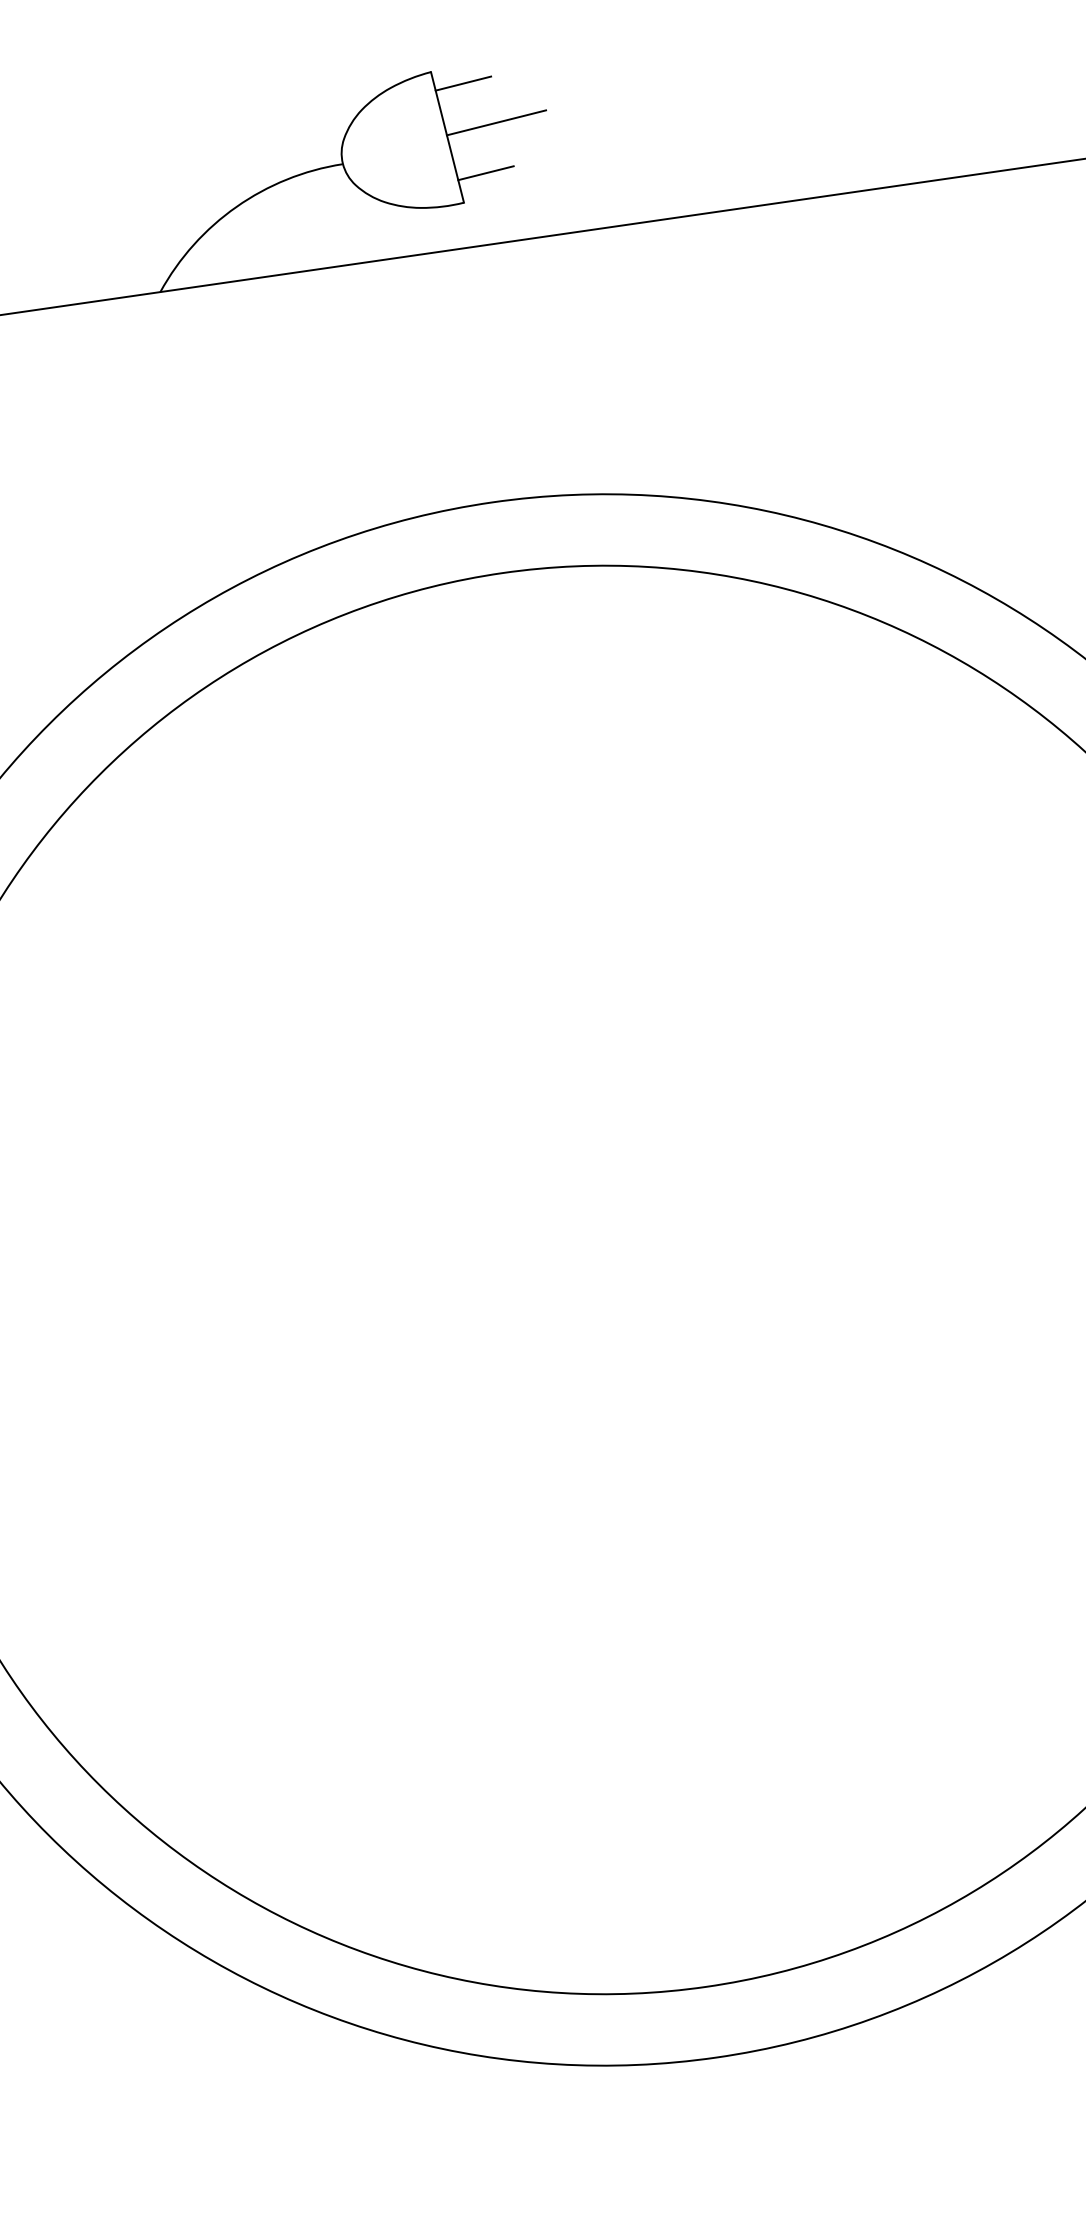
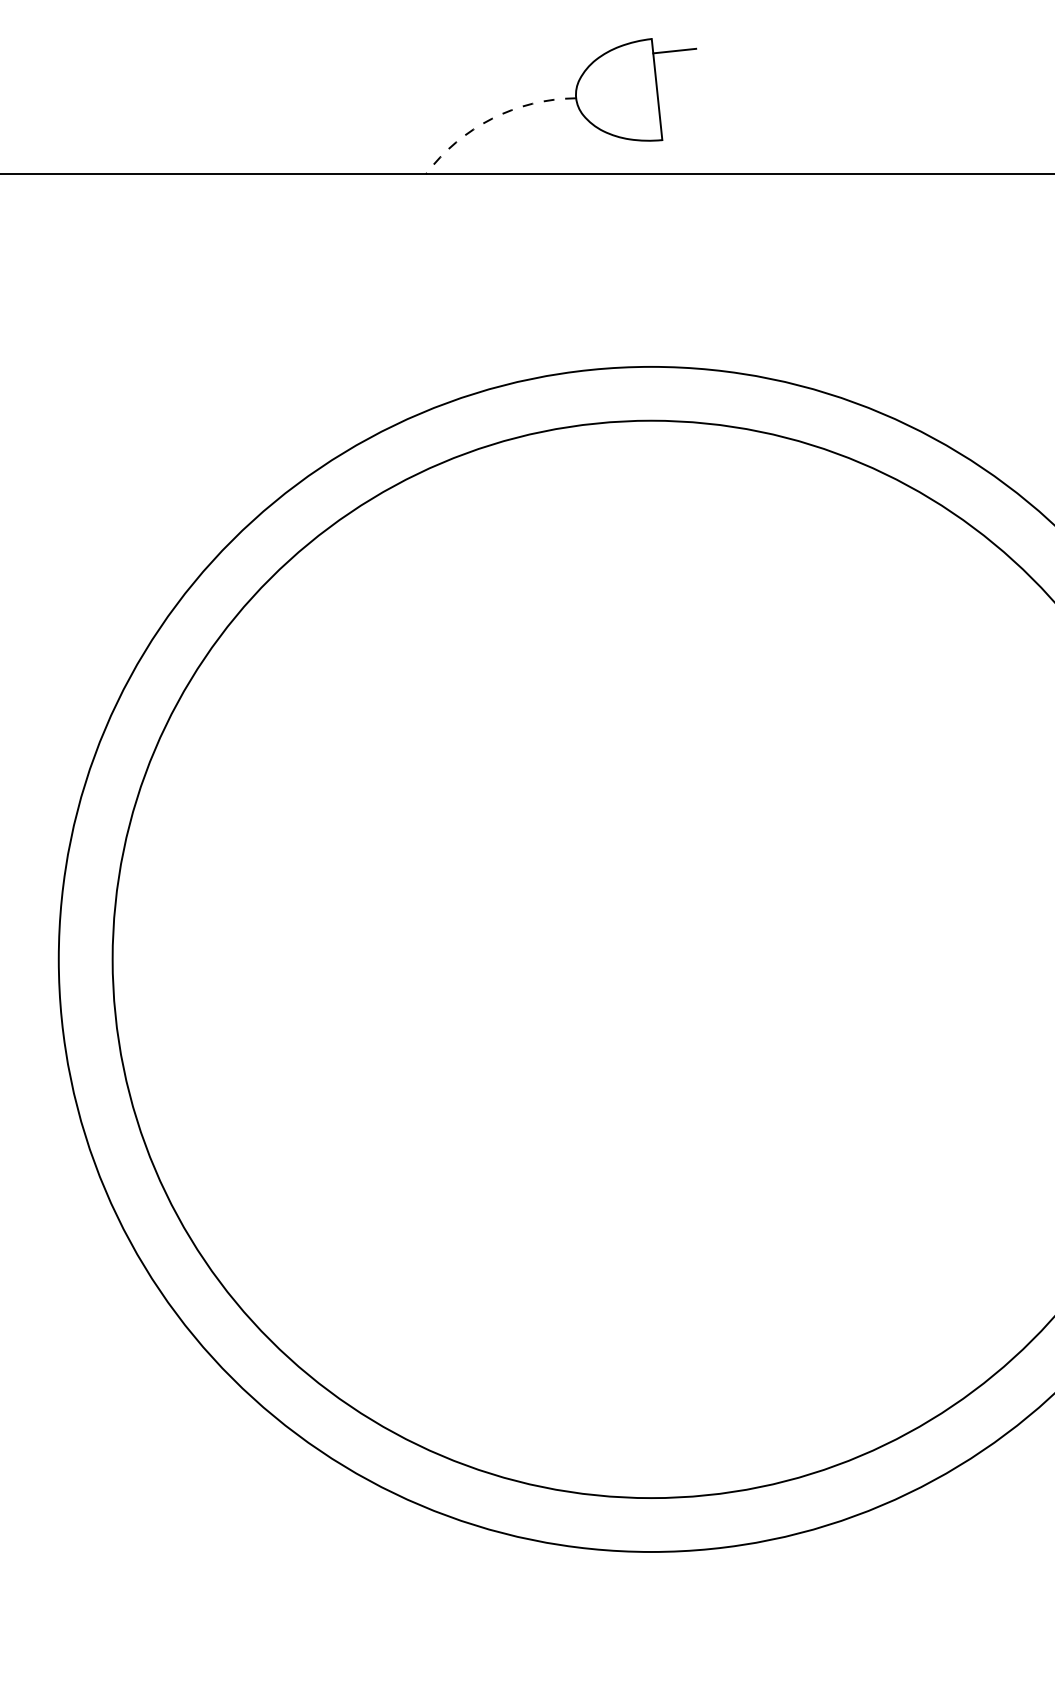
line: (495, 122) -> (694, 83), removed
line: (485, 173) -> (681, 120), removed
arc: (237, 206) -> (492, 118), solid -> dashed

